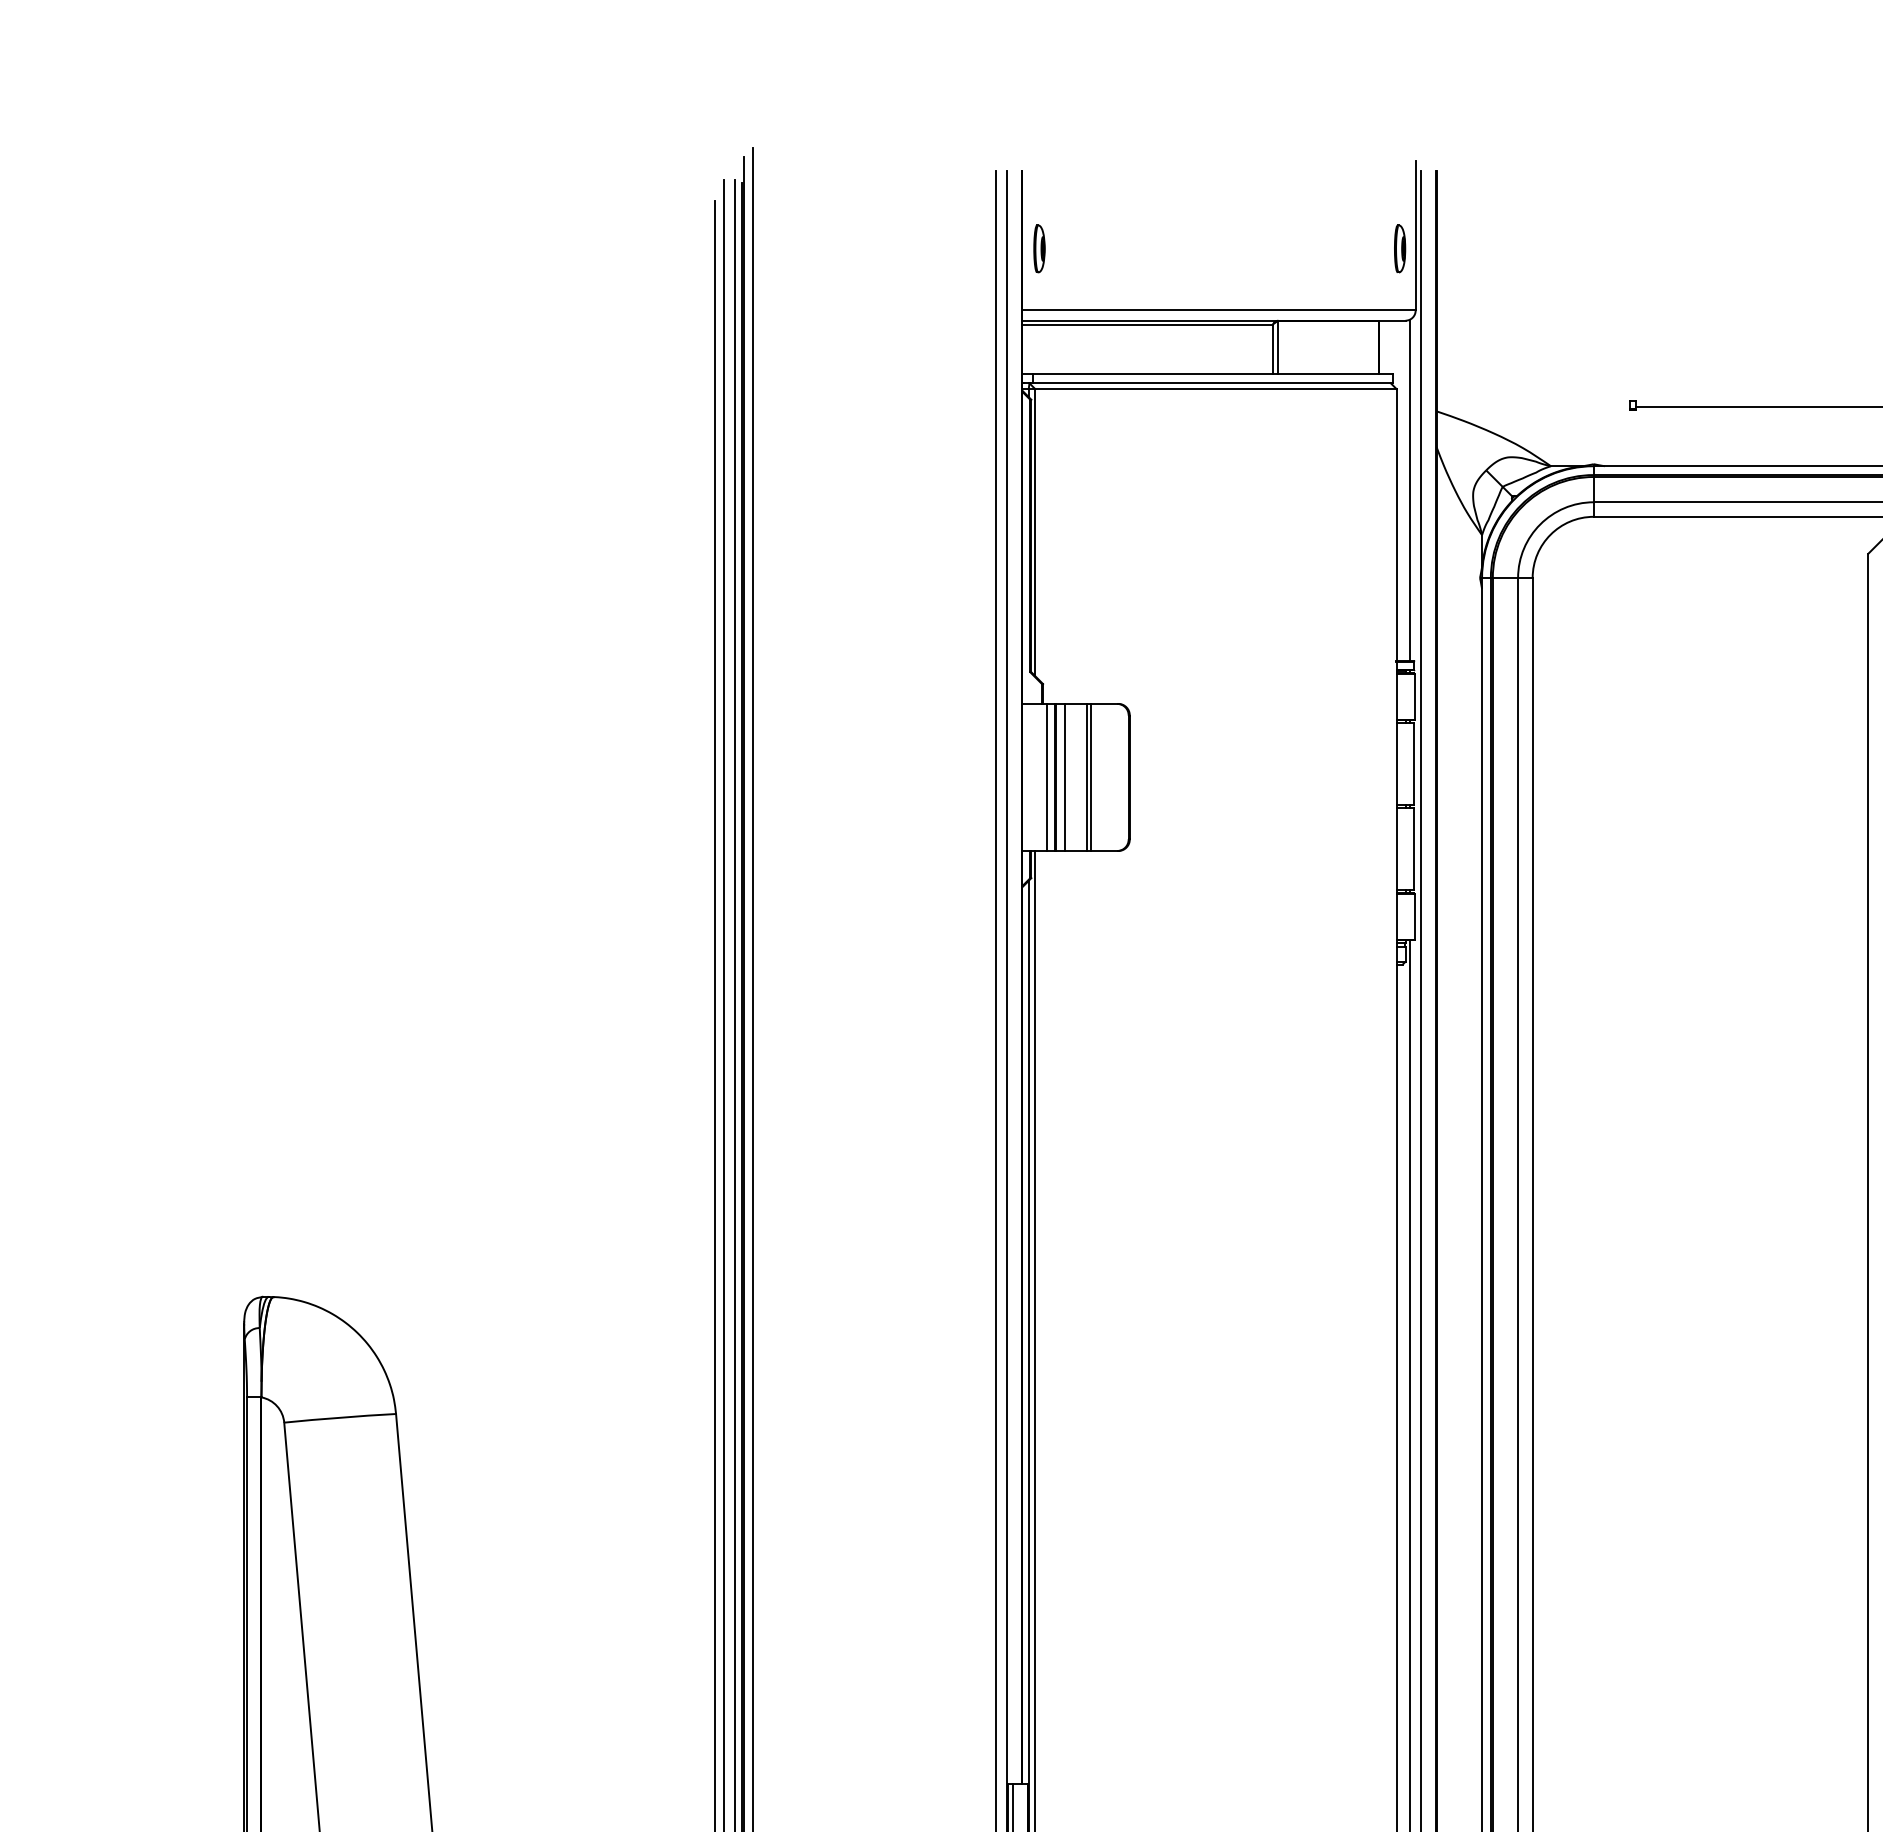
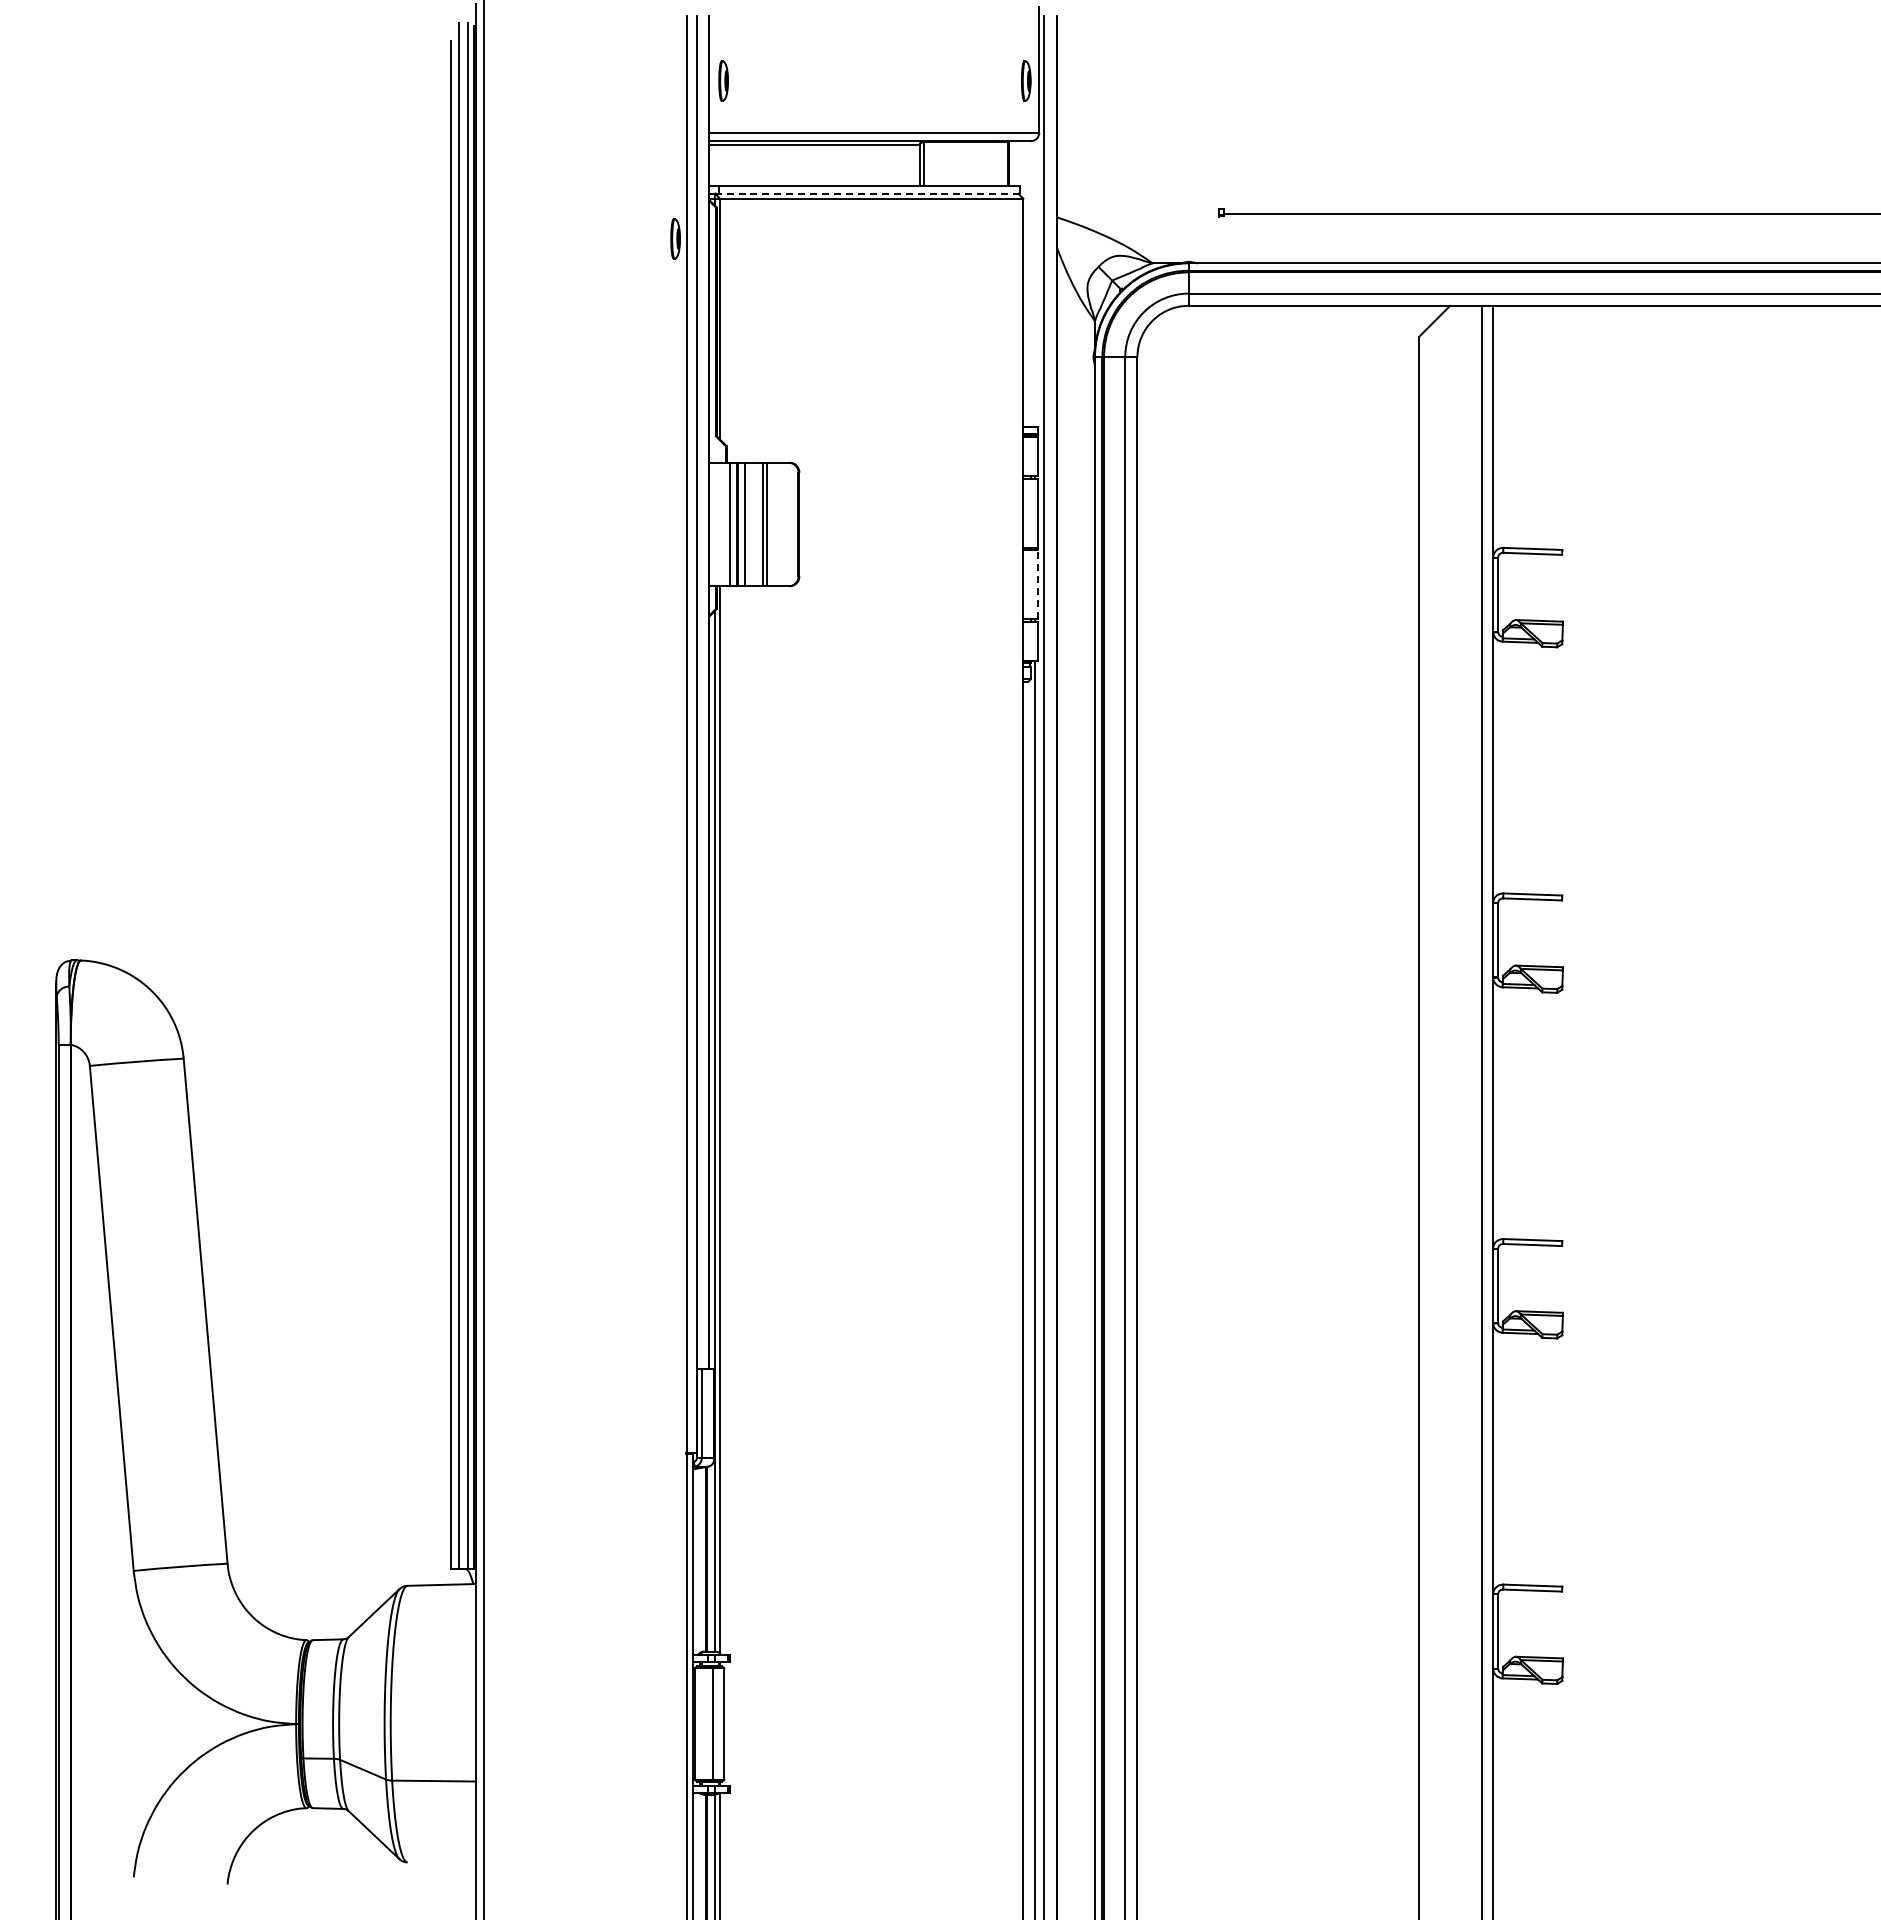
line: (1213, 382) -> (869, 193), solid -> dashed
part: (982, 436) -> (675, 238), added
line: (1409, 490) -> (1034, 283), removed
line: (1414, 848) -> (1038, 584), solid -> dashed

